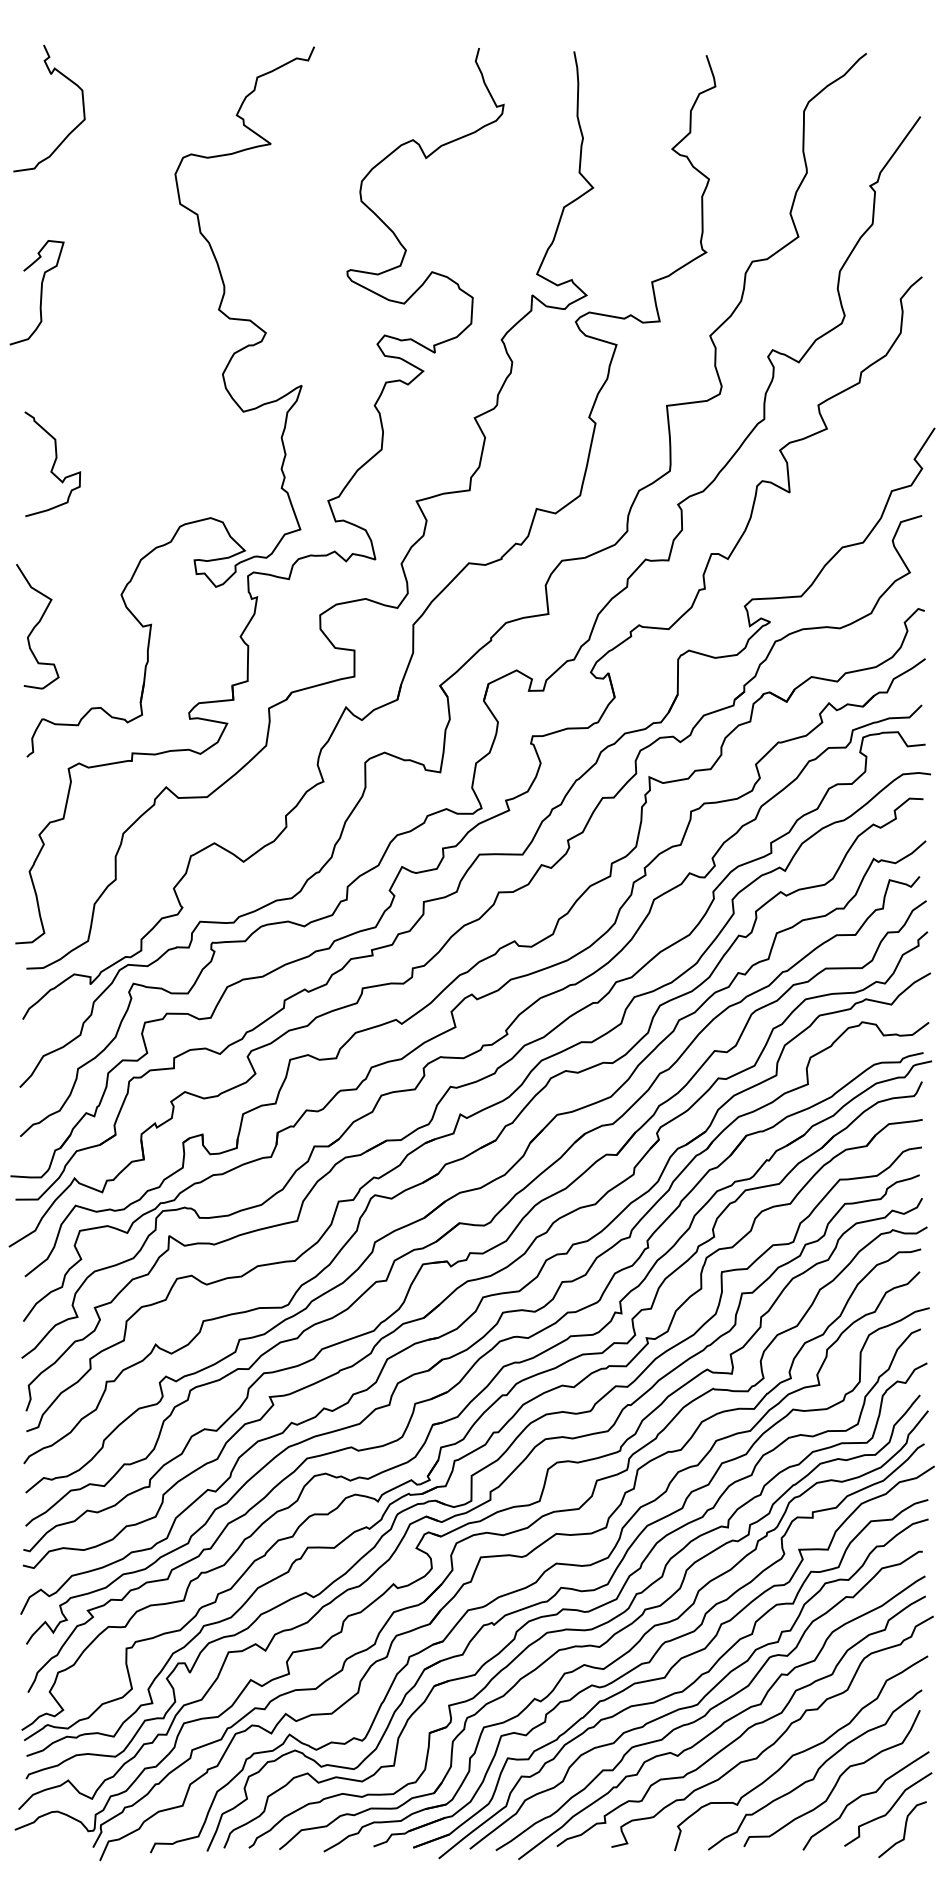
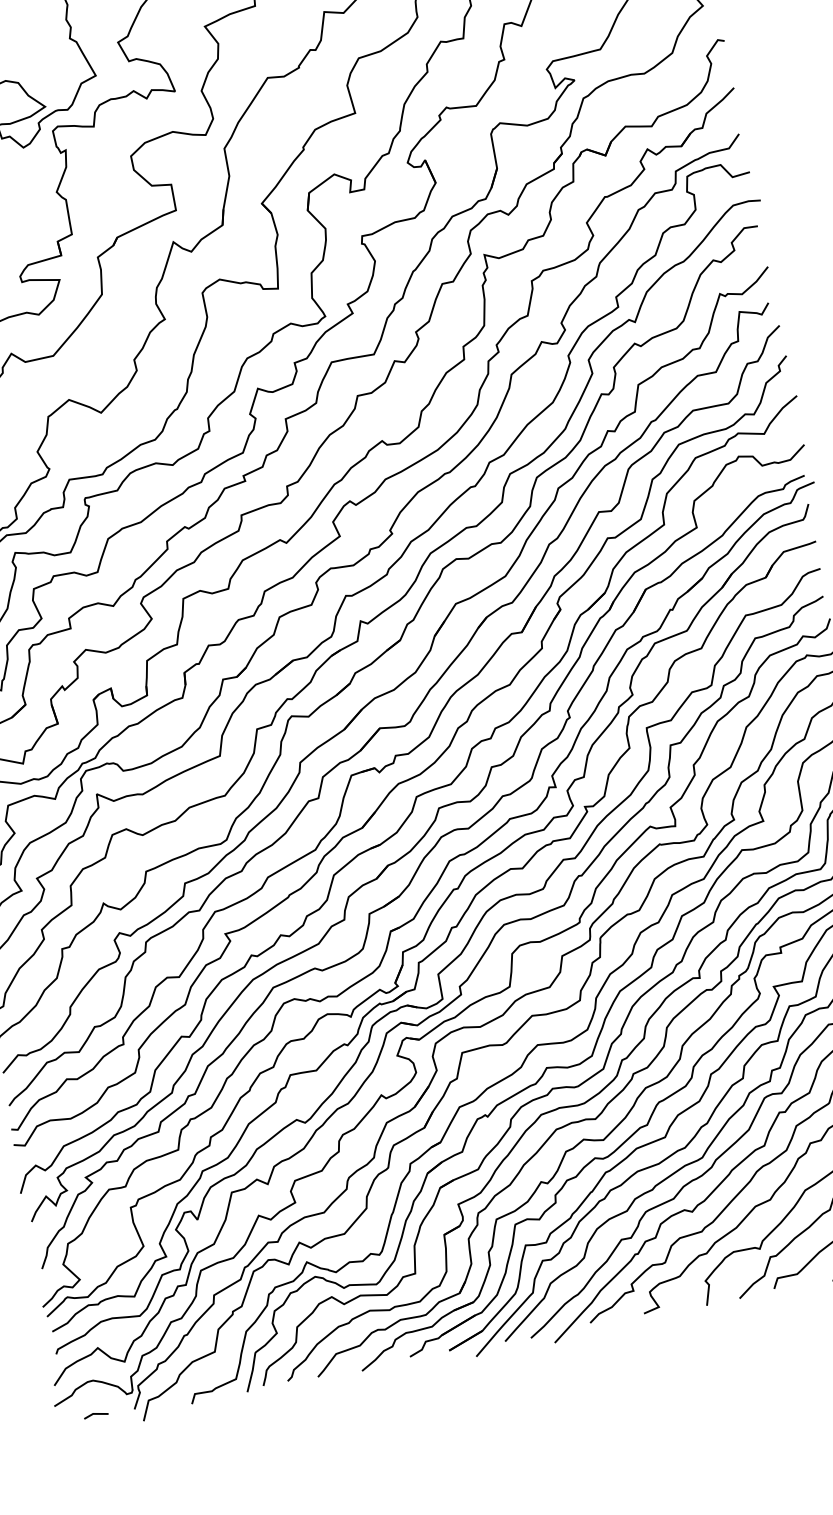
line: (53, 1845) -> (95, 1414), added

